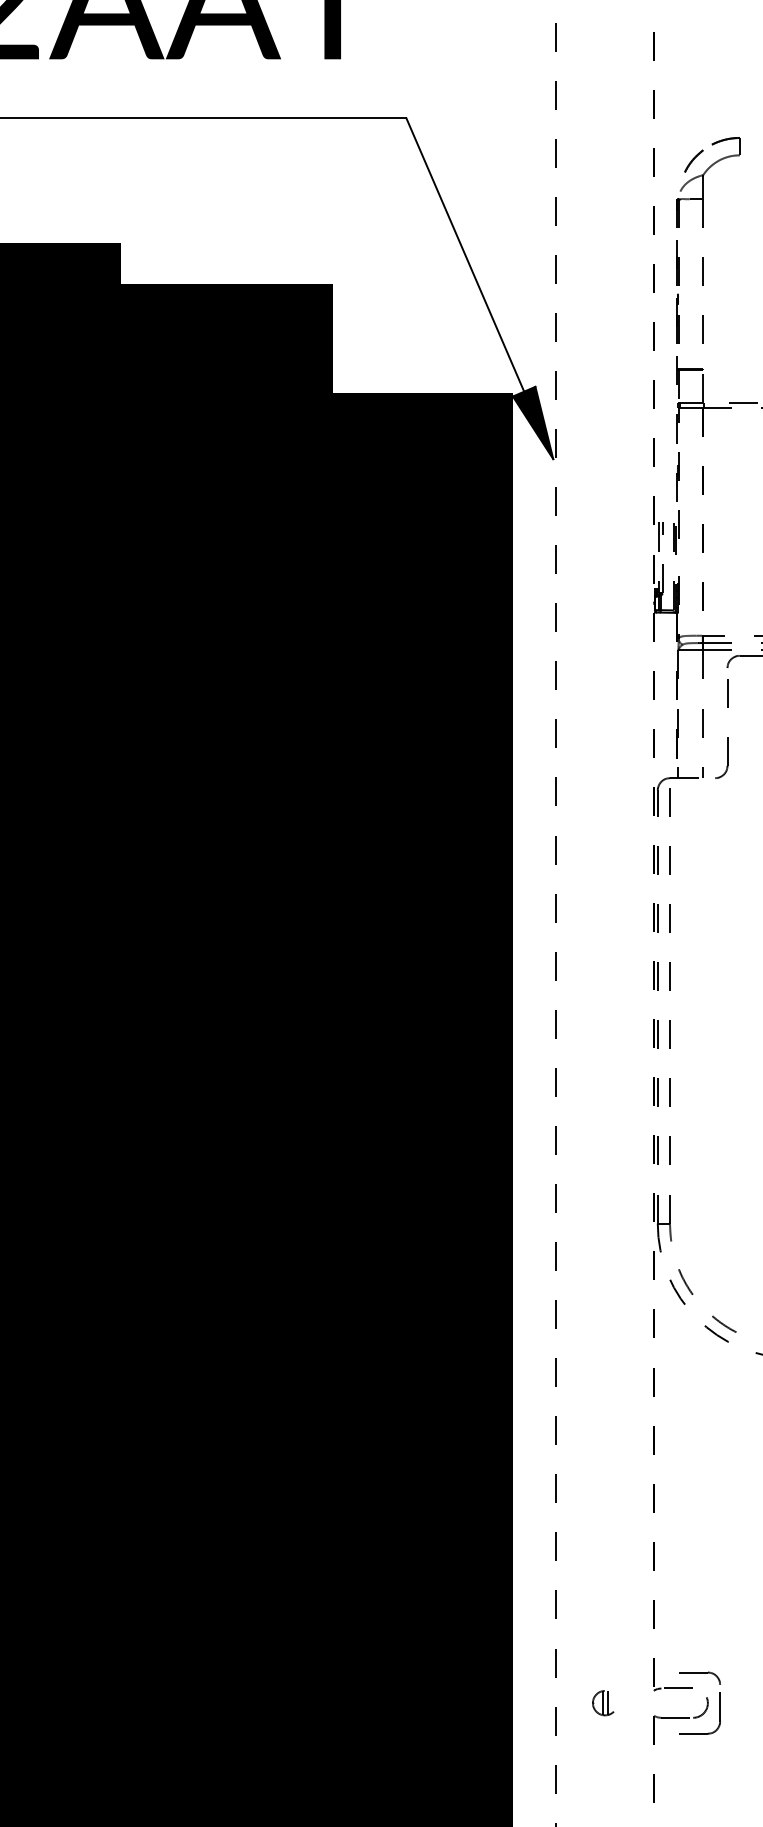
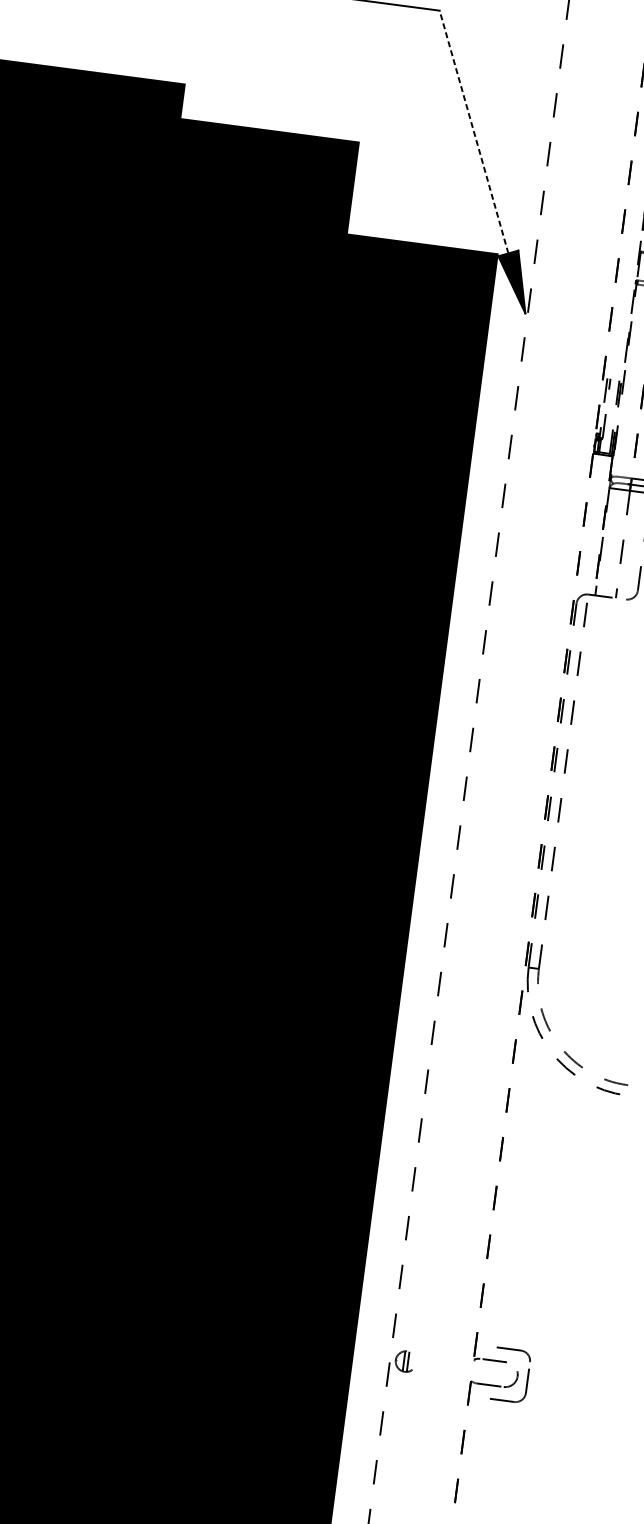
line: (465, 255) -> (474, 132), solid -> dashed
part: (603, 1703) -> (404, 1361), moved

